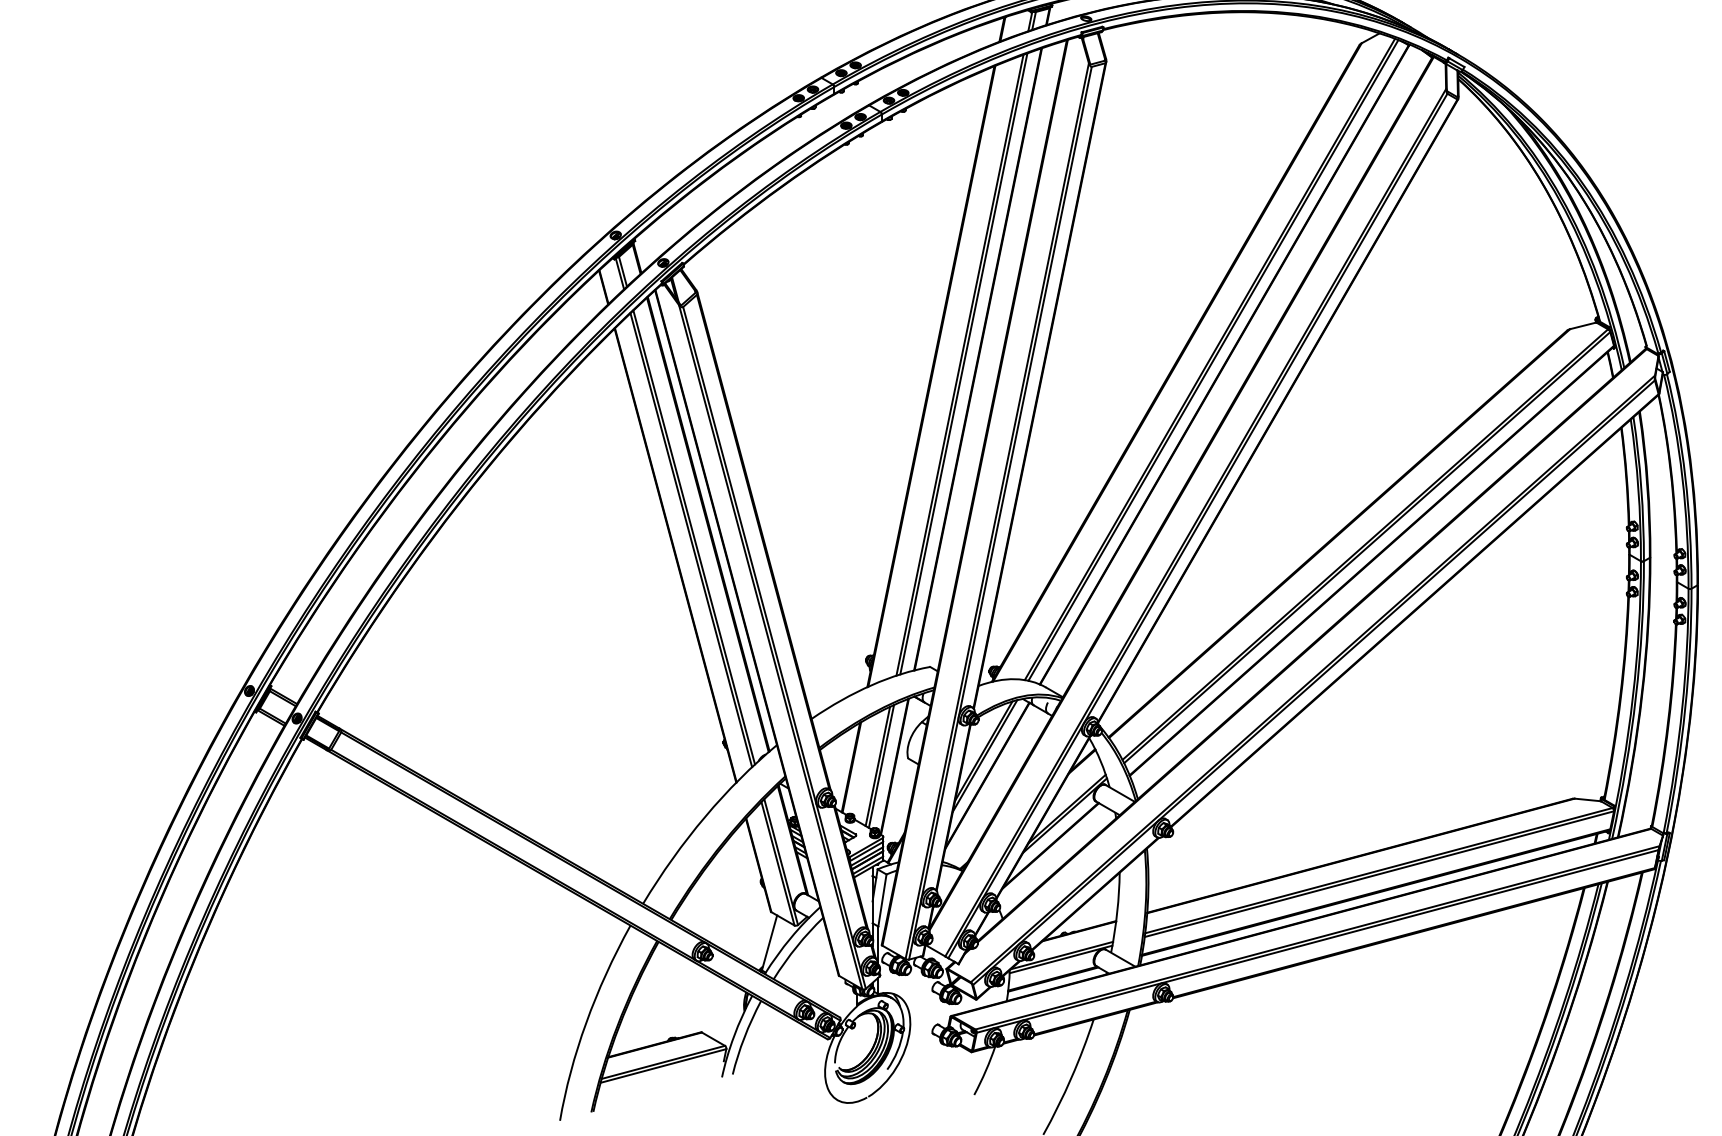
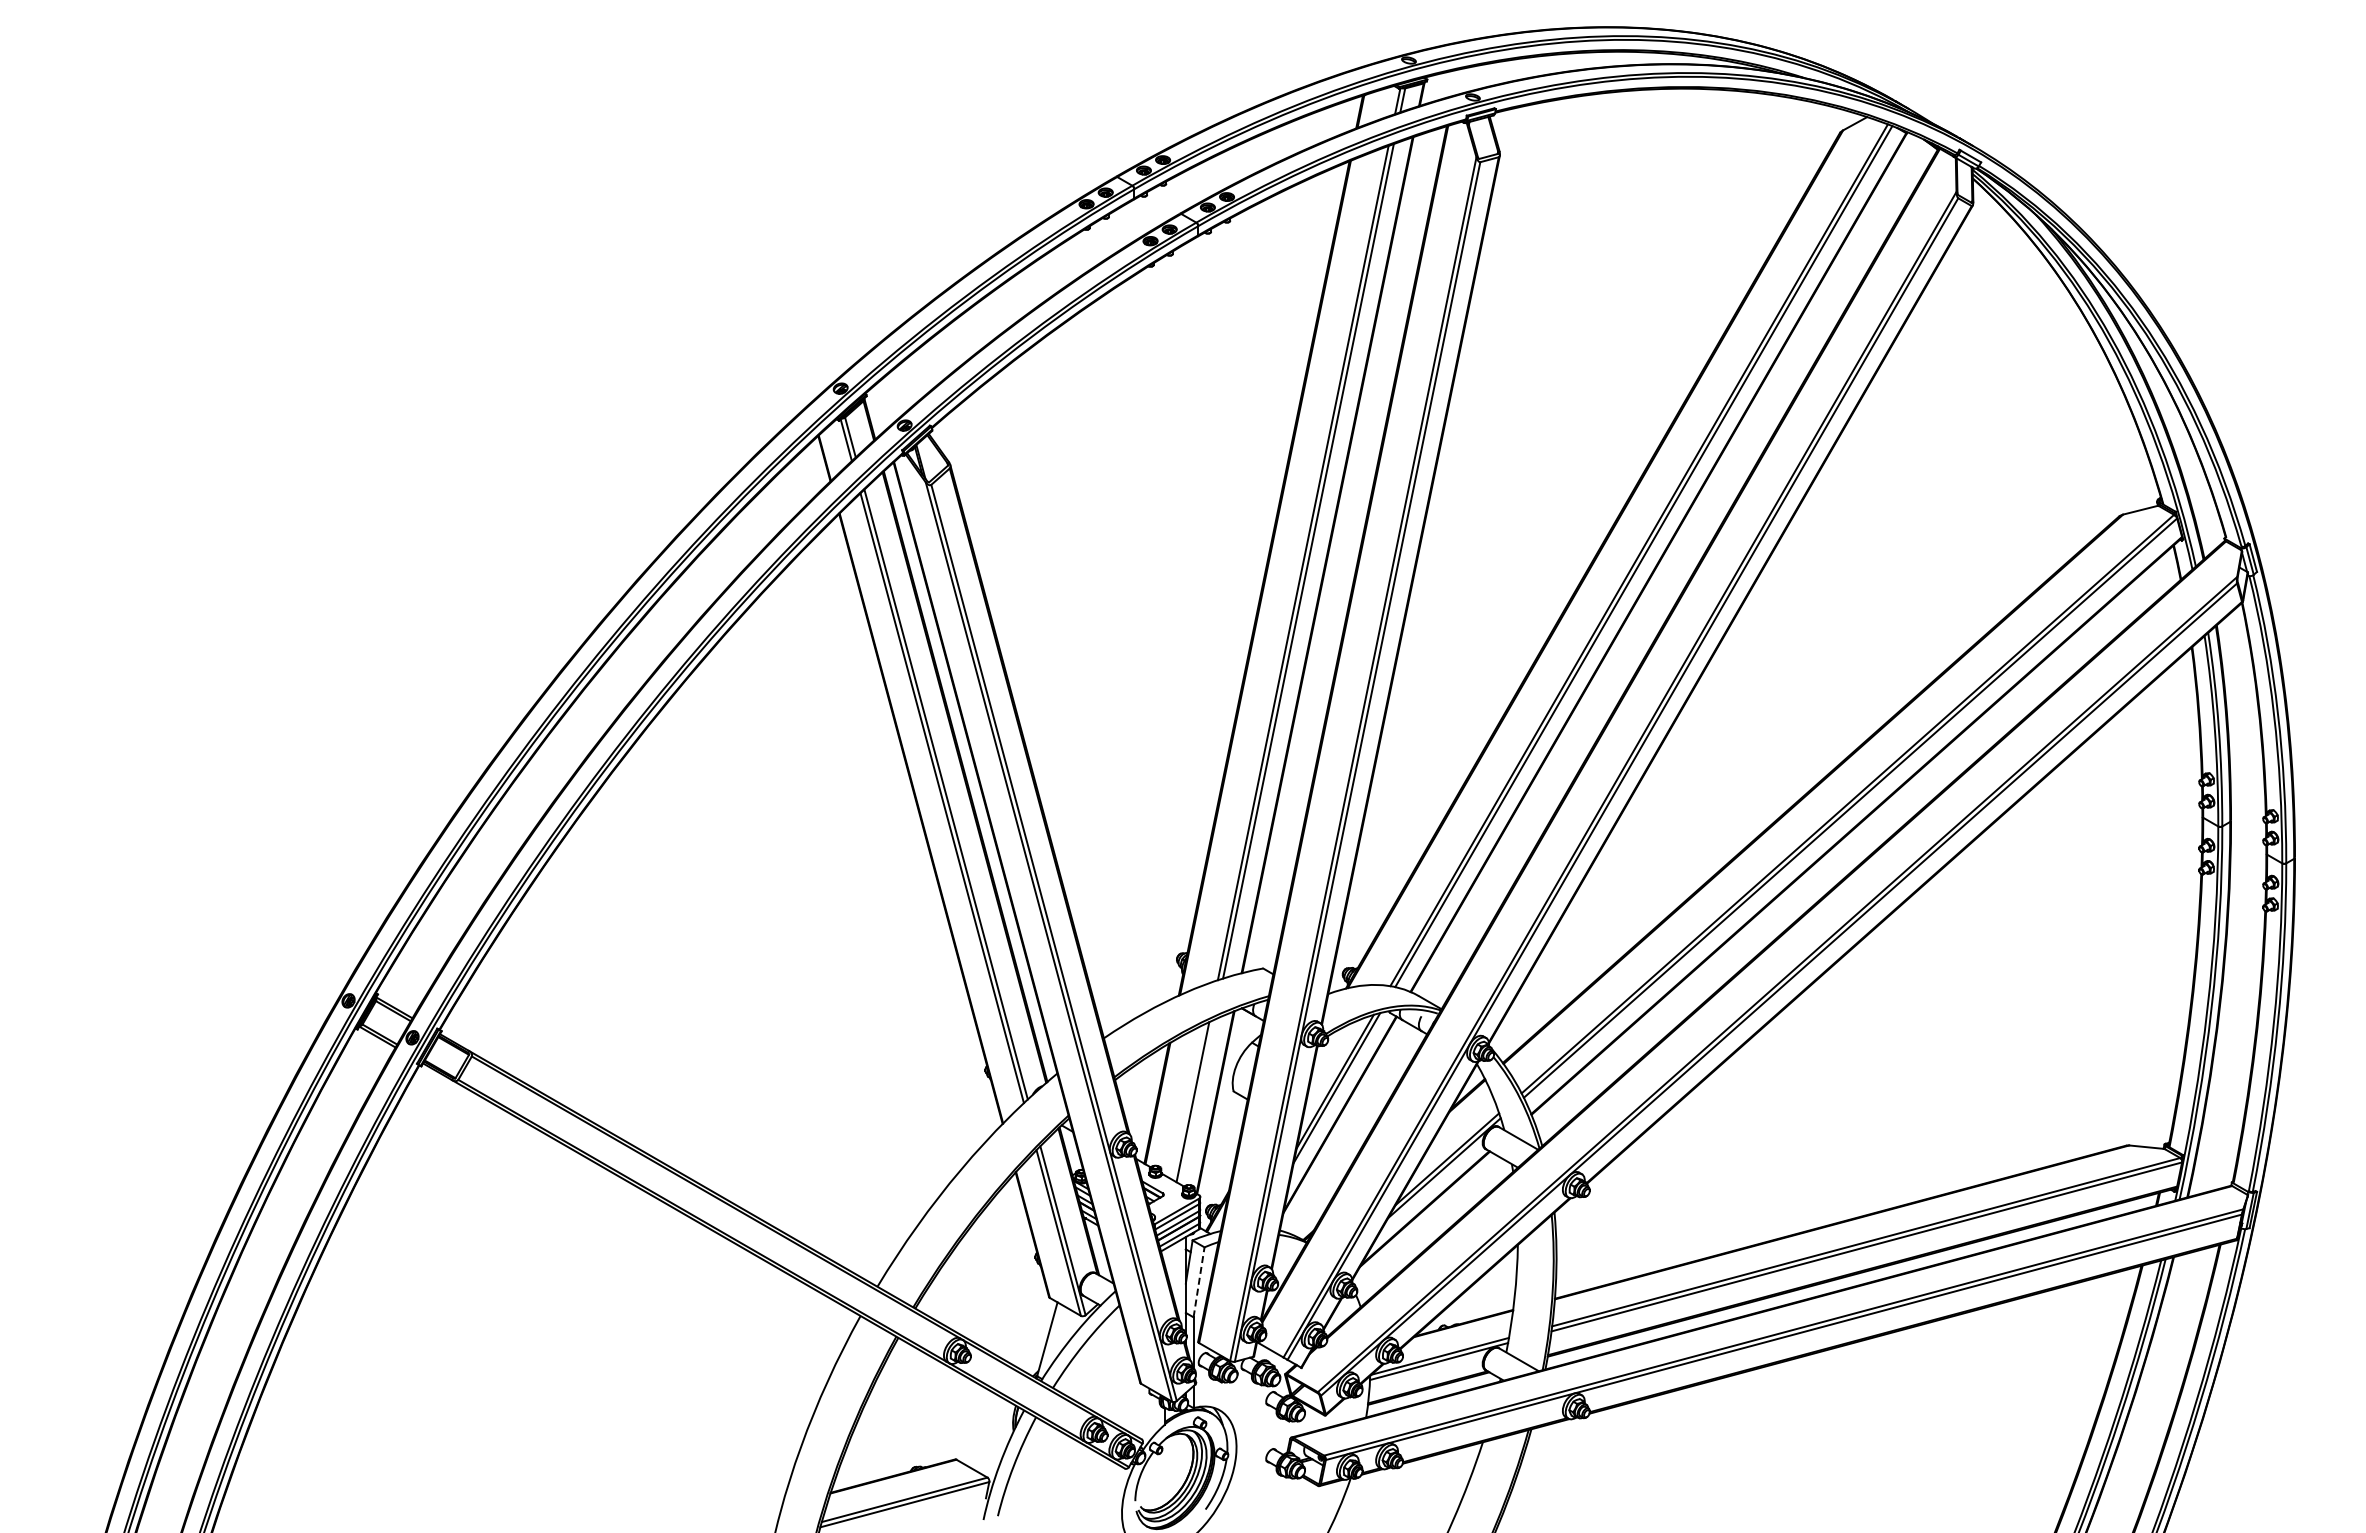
line: (881, 765) -> (1197, 1101), removed
line: (882, 899) -> (1199, 1281), solid -> dashed

